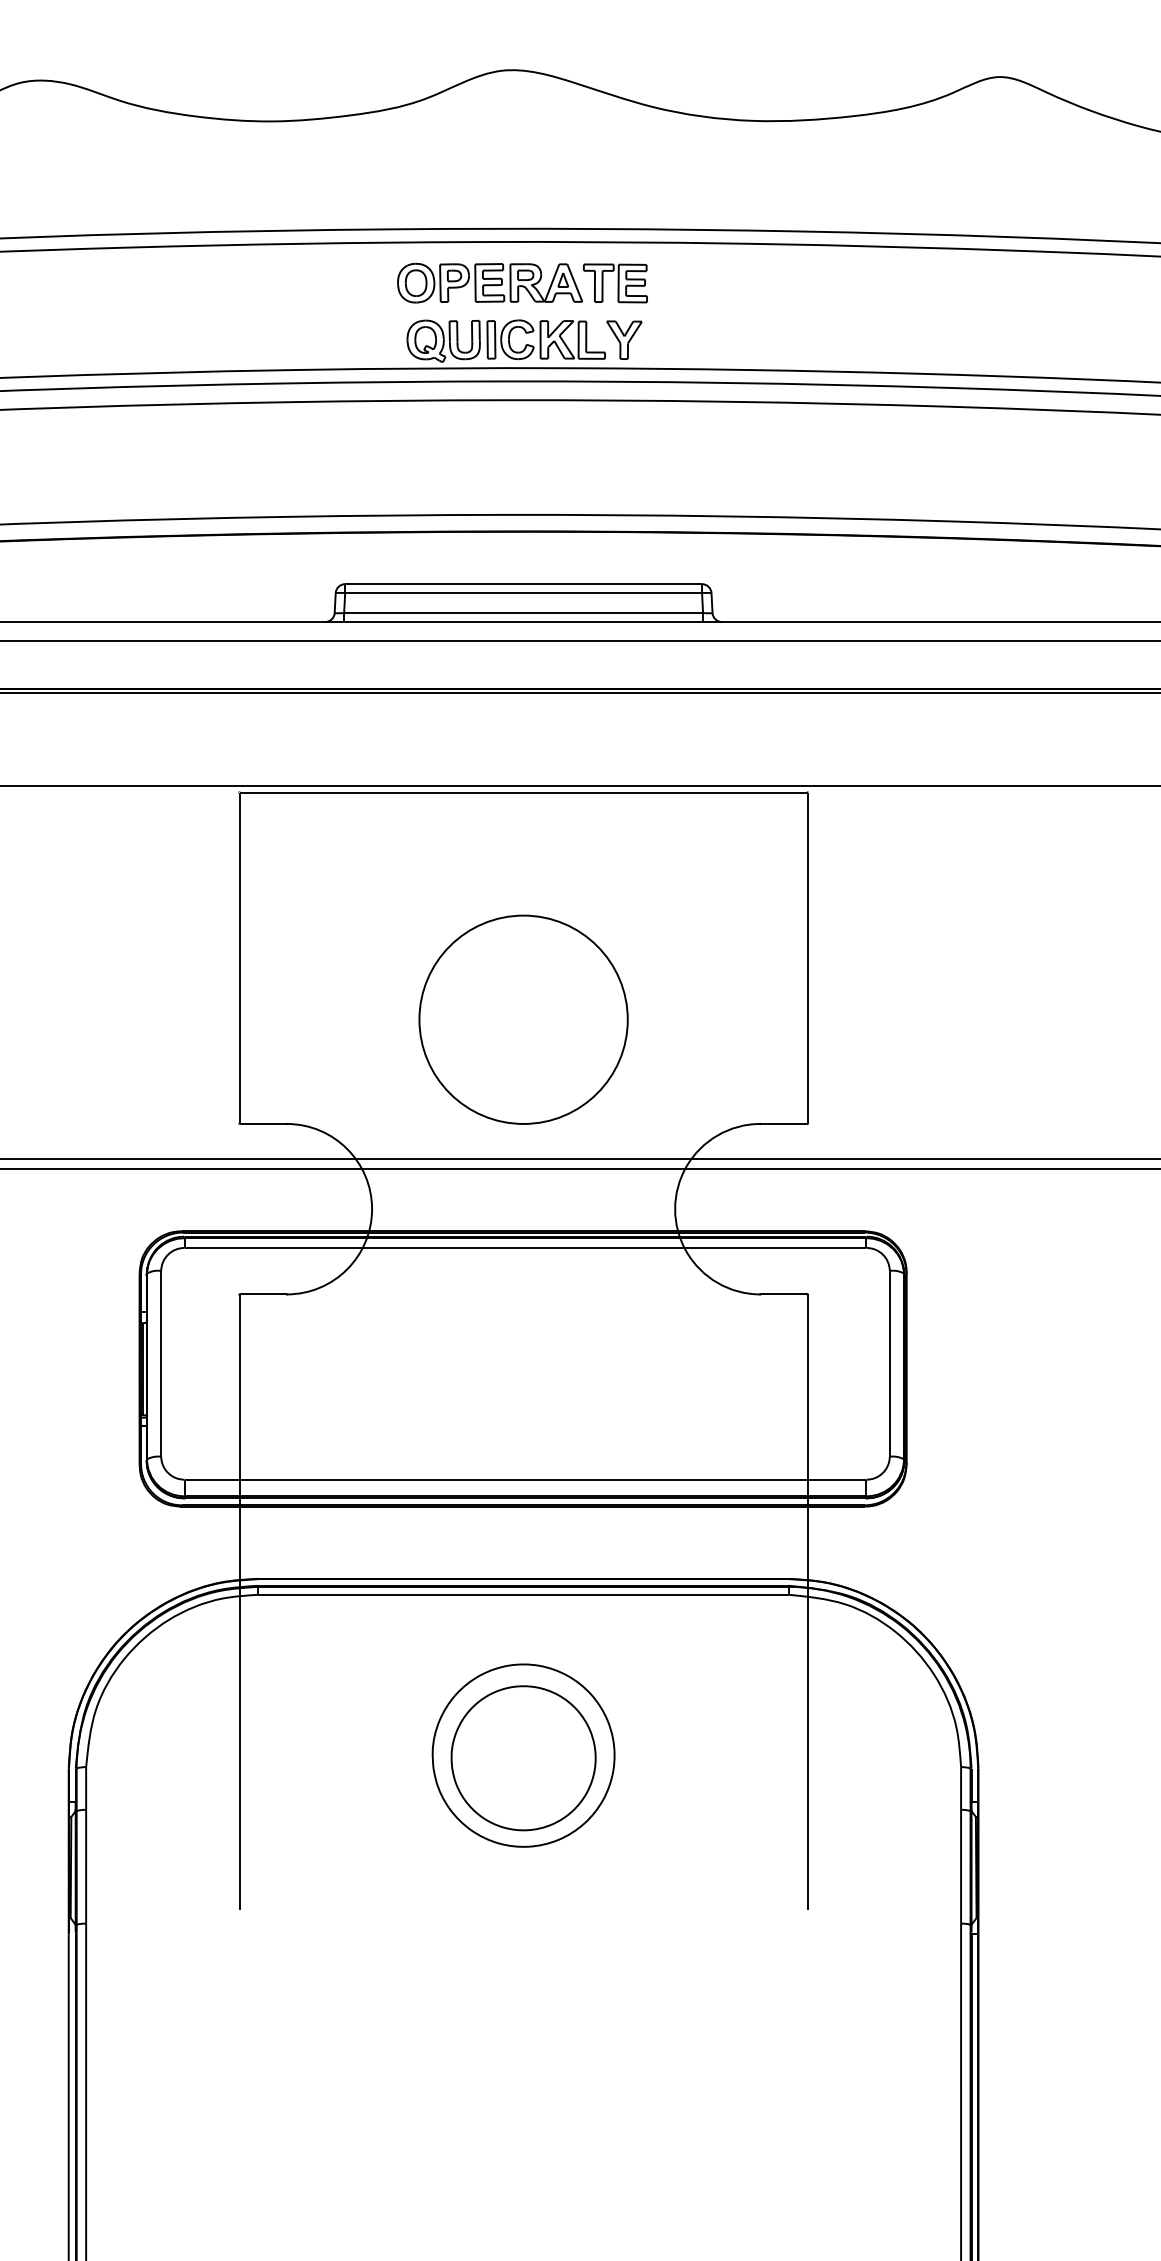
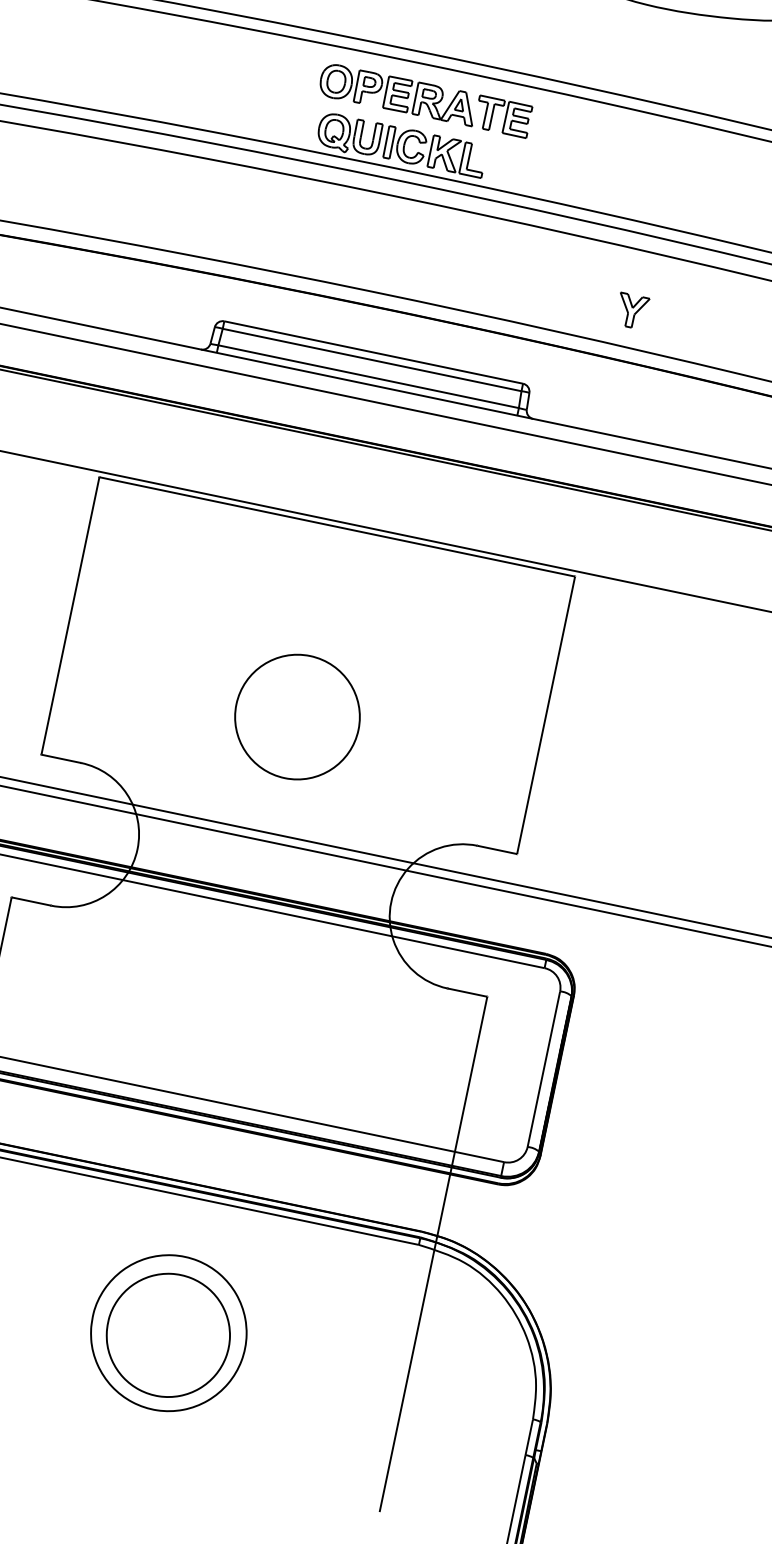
part: (624, 339) -> (632, 310), moved
part: (523, 1019) -> (297, 716), size x0.7

